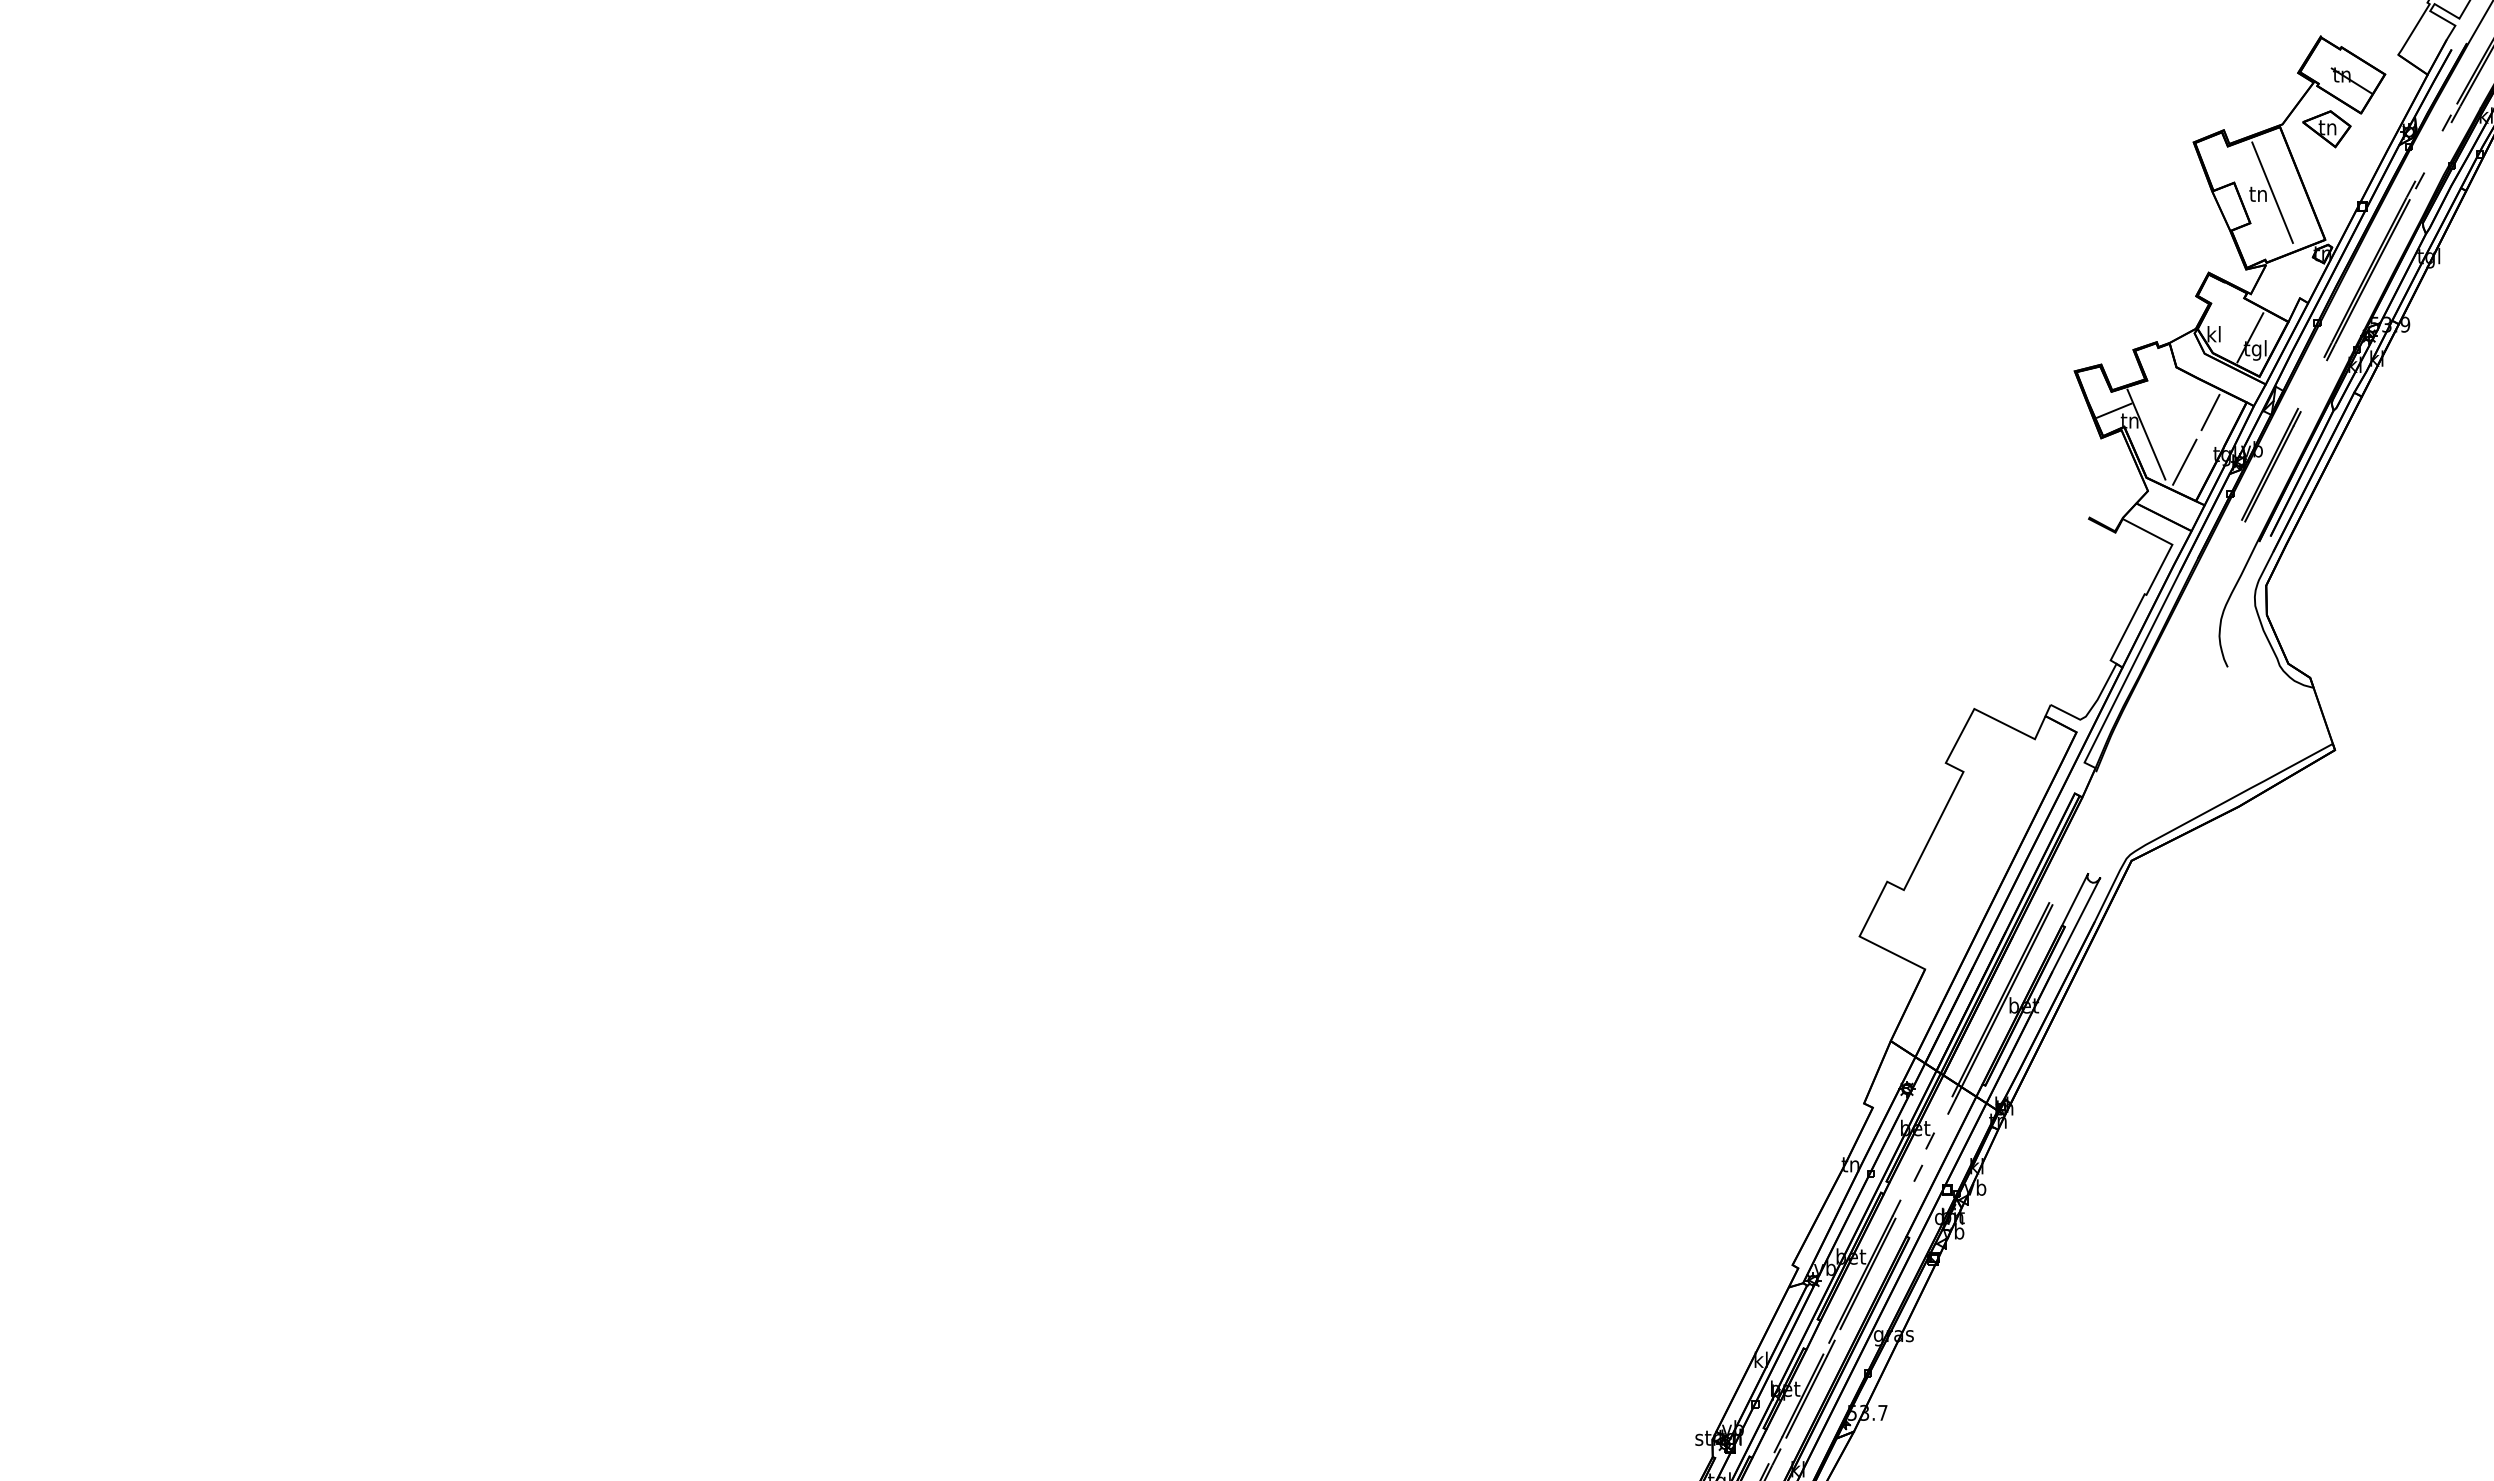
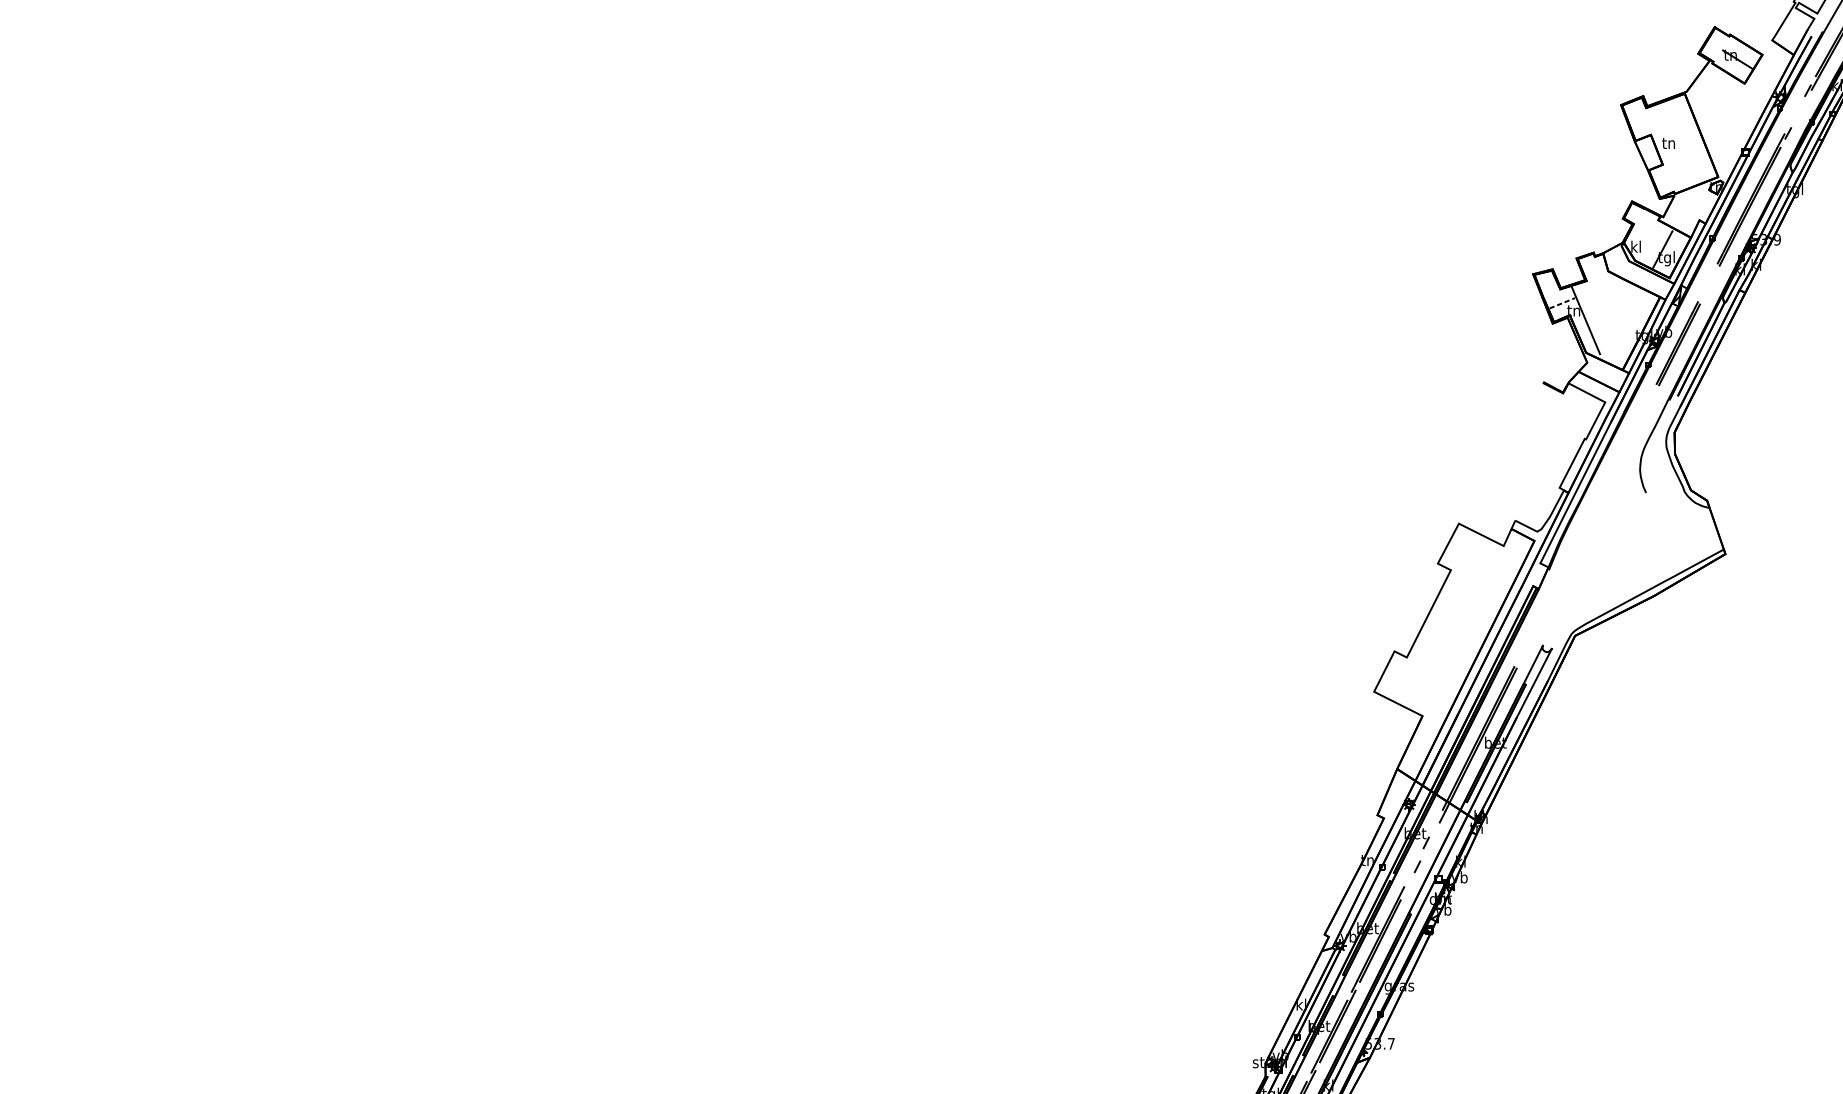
part: (2326, 129) -> (1719, 95), removed
line: (2272, 192) -> (1679, 142), removed
line: (2114, 410) -> (1562, 303), solid -> dashed
line: (2210, 412) -> (1633, 304), removed
line: (2184, 461) -> (1614, 340), removed

